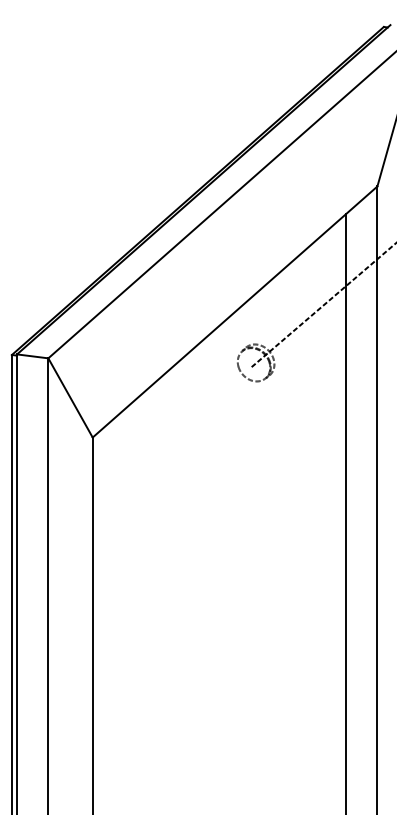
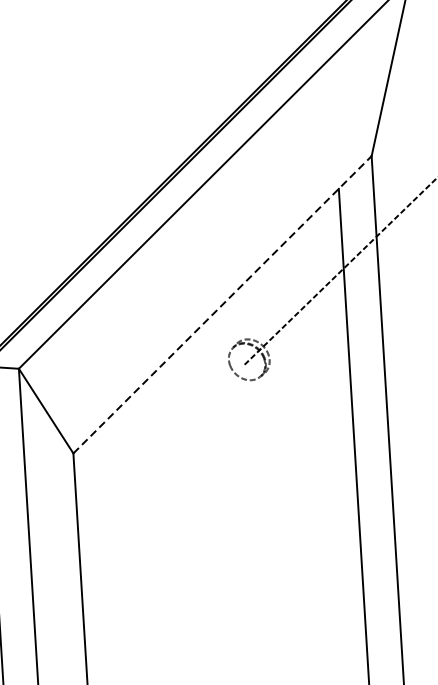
line: (235, 312) -> (223, 305), solid -> dashed

